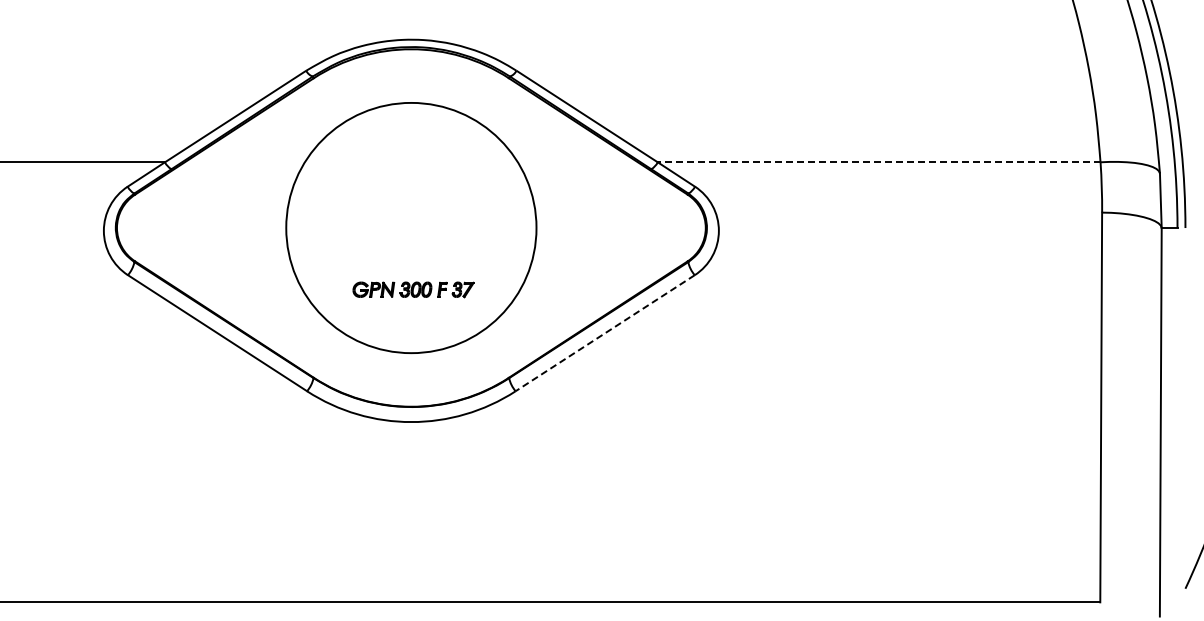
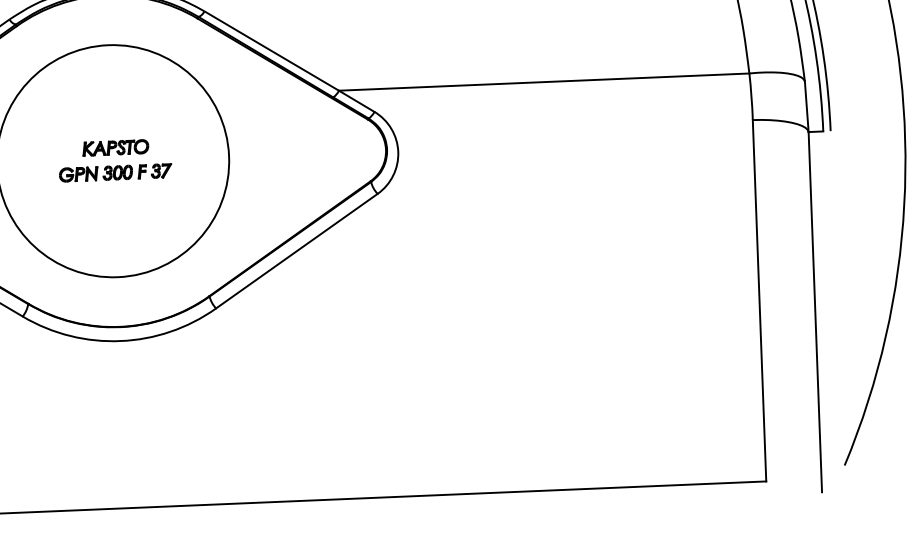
line: (878, 162) -> (543, 82), dashed -> solid
part: (414, 213) -> (115, 147), added
part: (413, 289) -> (115, 172), moved
line: (605, 333) -> (297, 251), dashed -> solid

